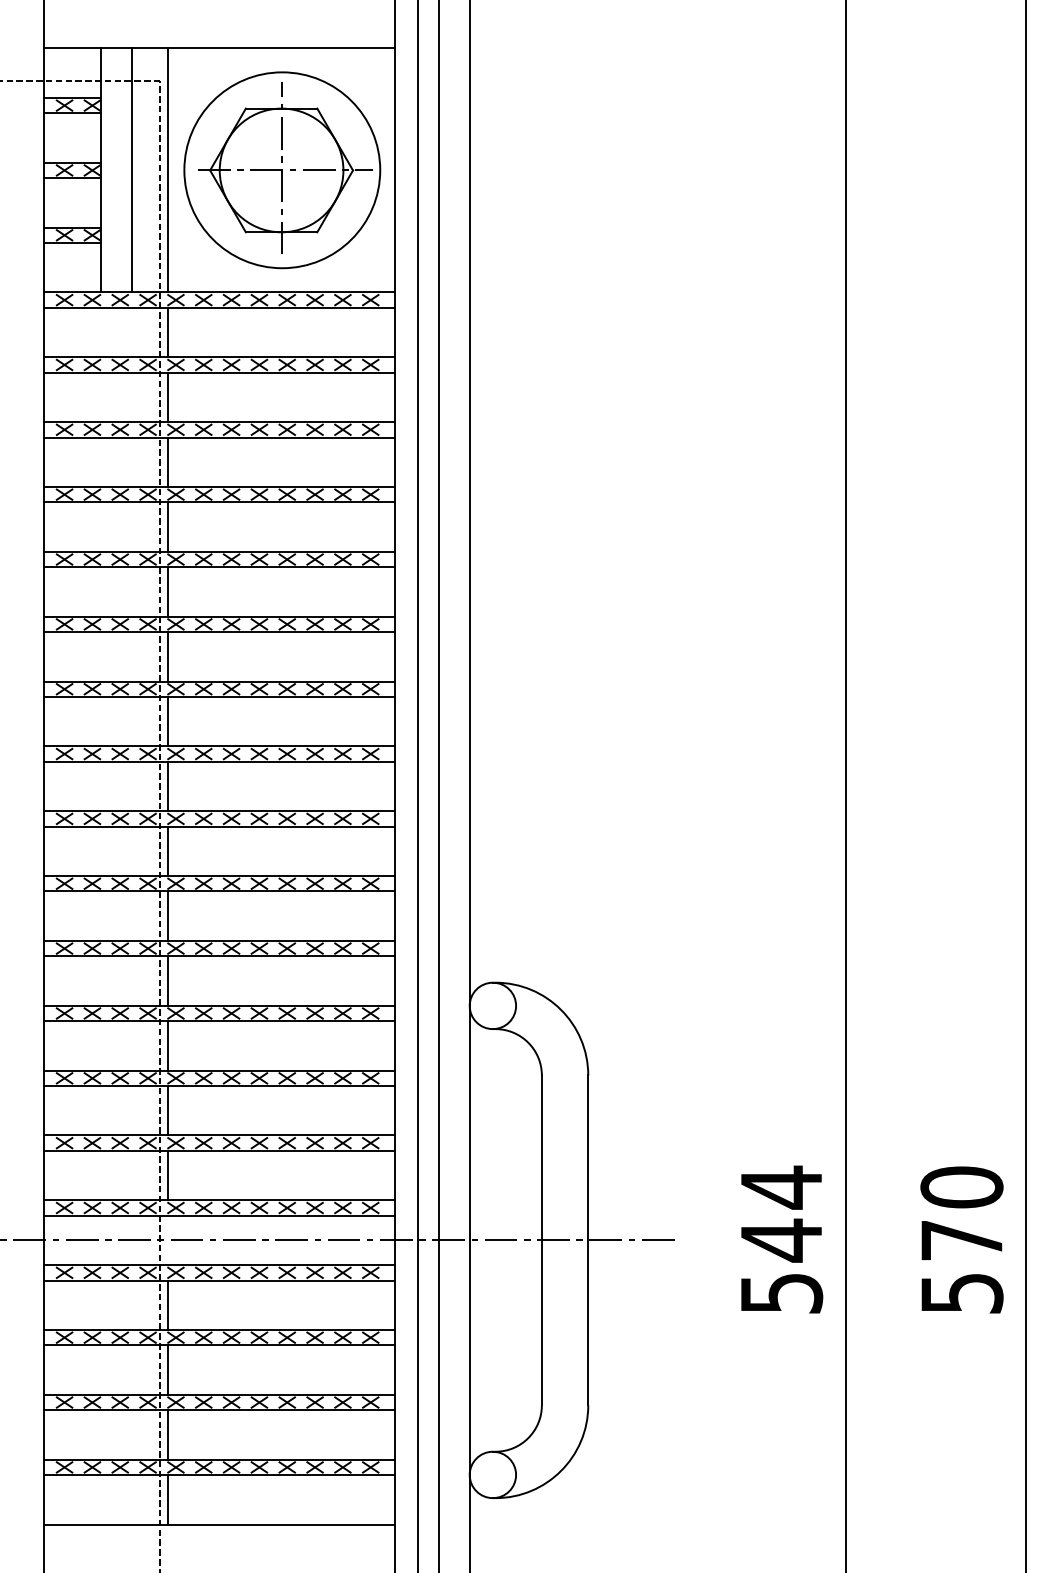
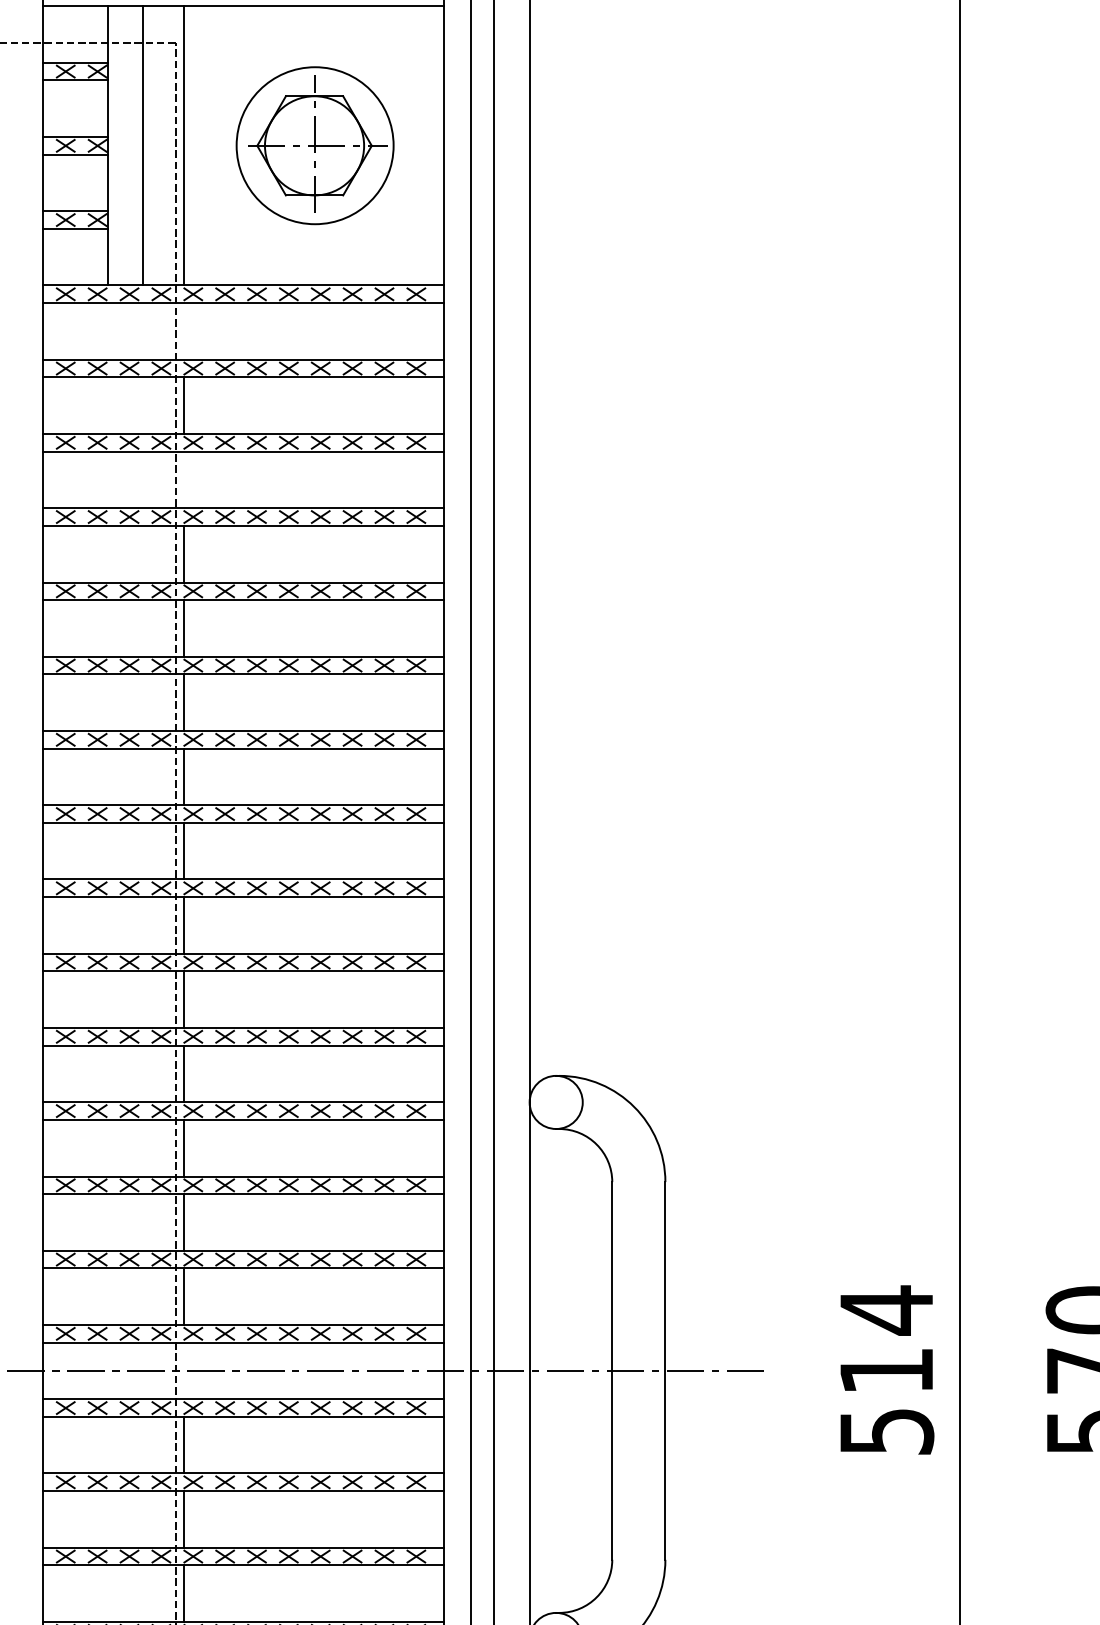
part: (282, 170) -> (315, 145), size x0.7
line: (168, 332) -> (184, 331), removed
line: (168, 461) -> (184, 479), removed
text: (781, 1240) -> (886, 1371), 544 -> 514

